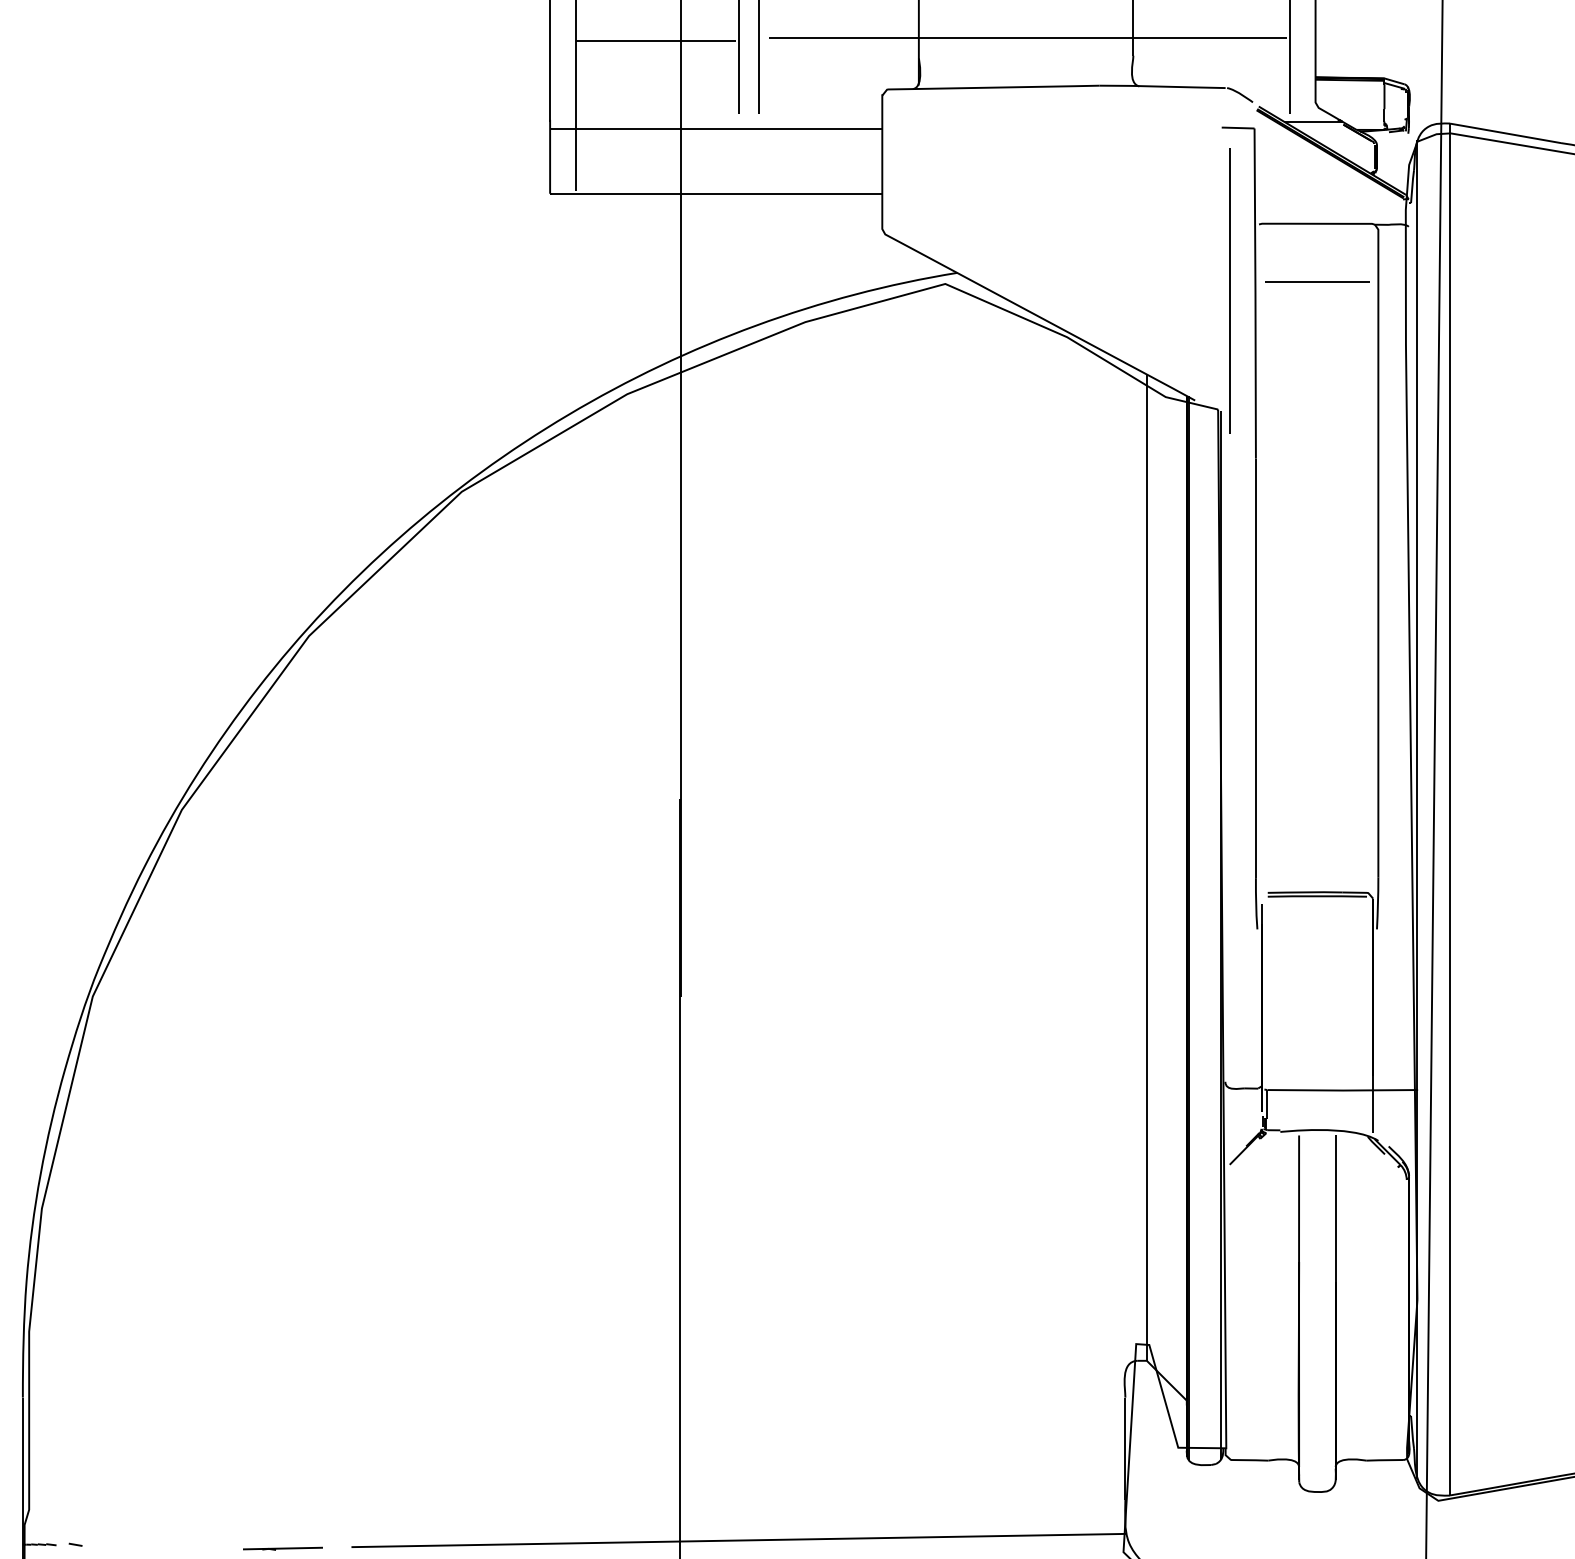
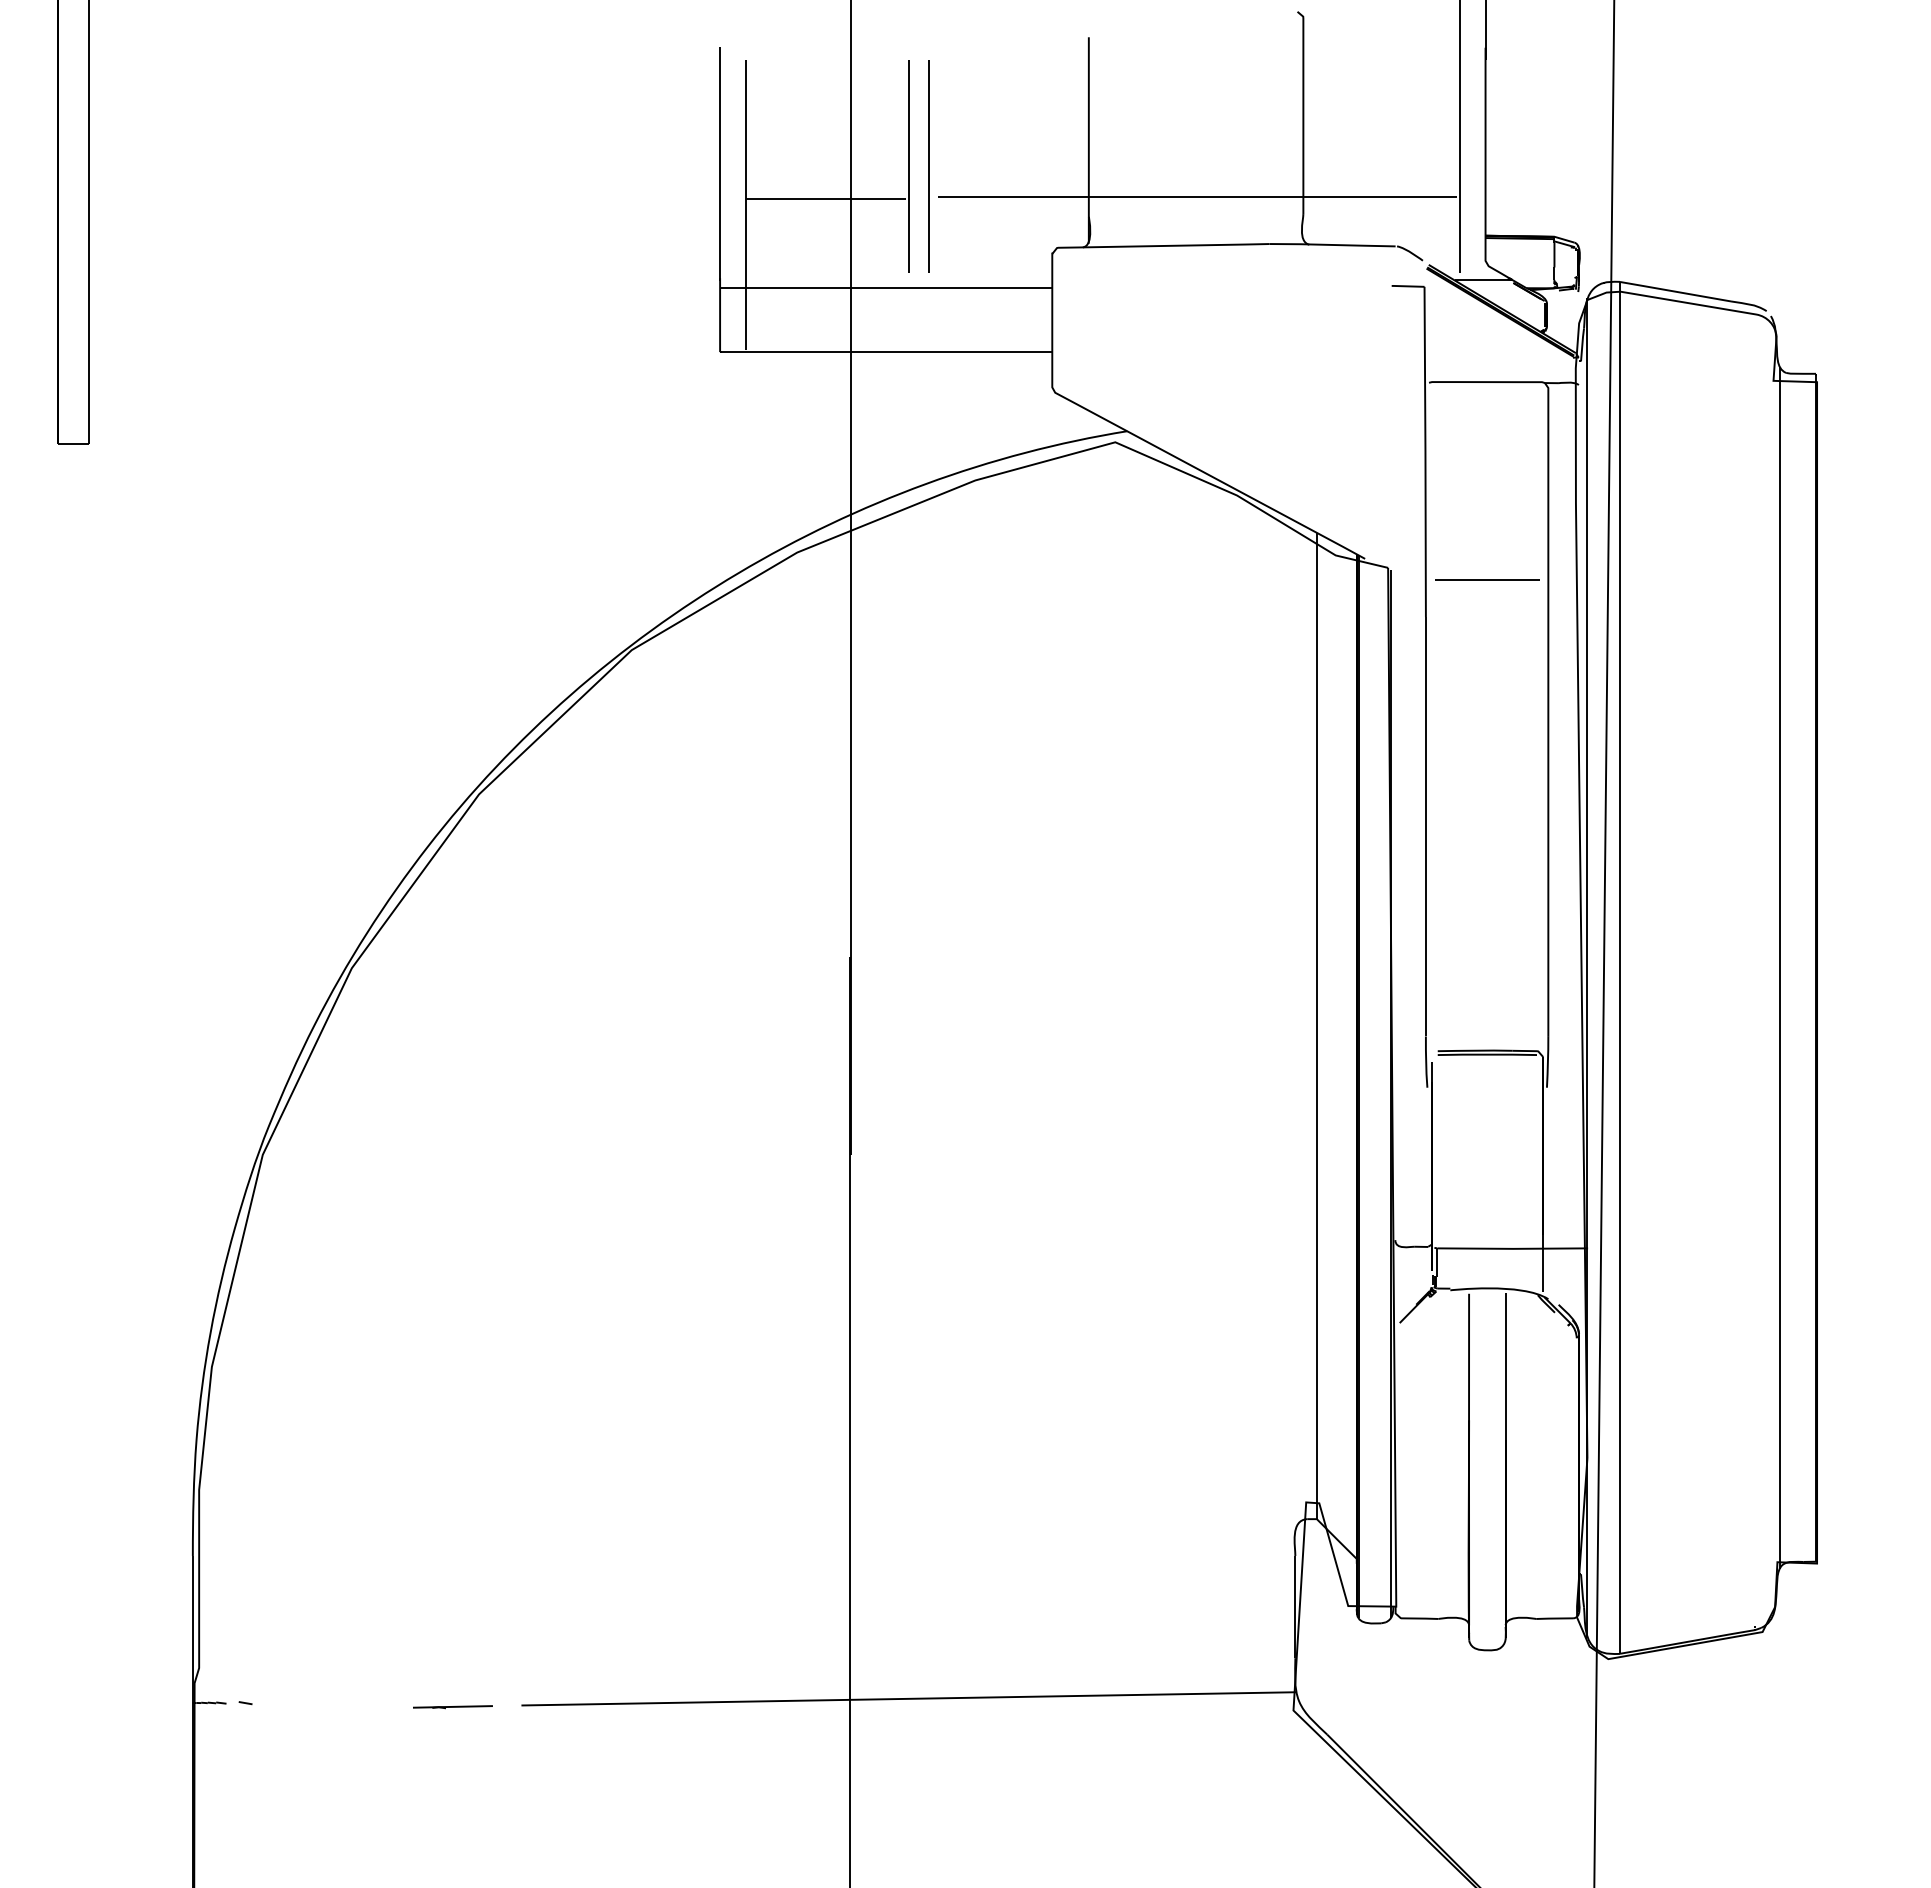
line: (1317, 281) -> (1487, 579), moved
line: (1229, 291) -> (1399, 449), removed

